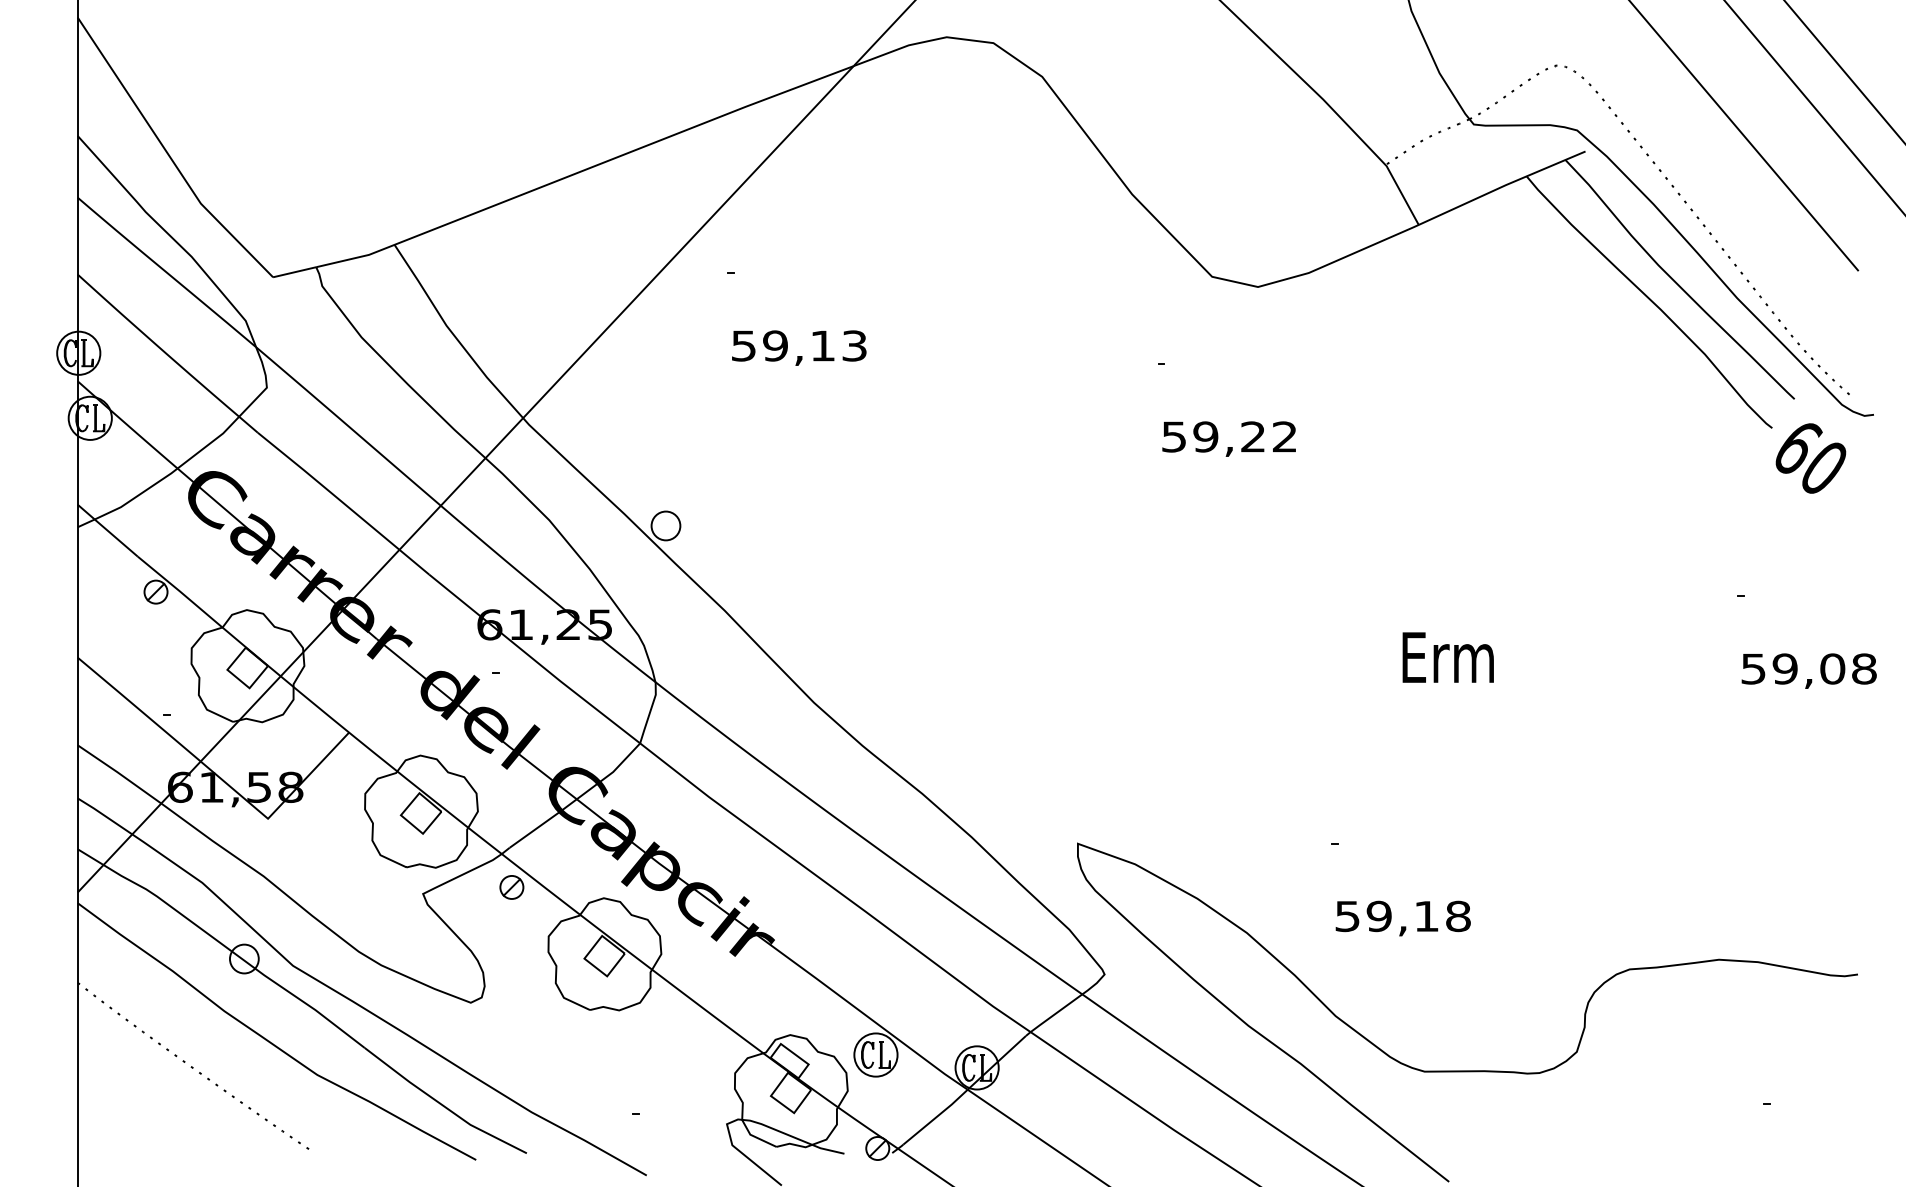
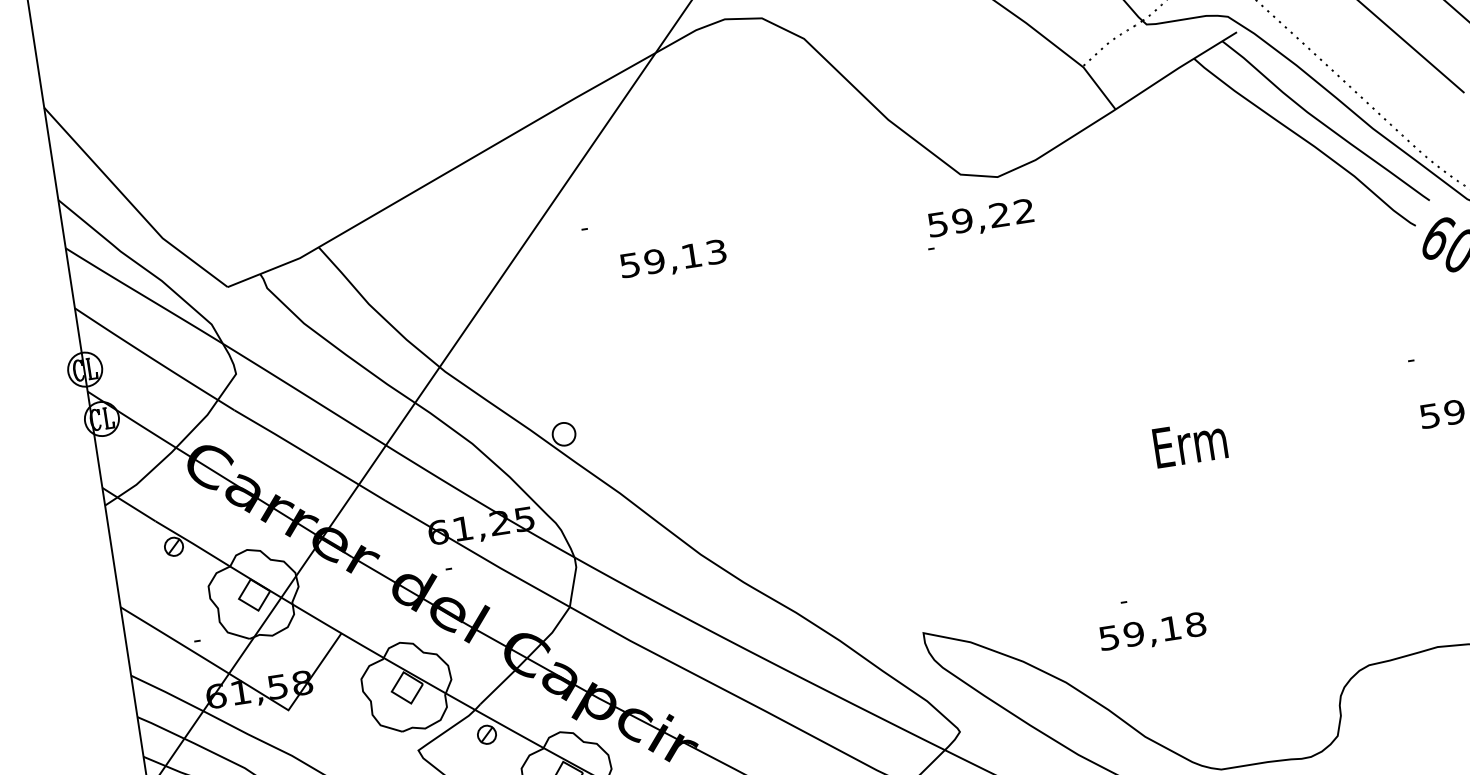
text: (799, 347) -> (673, 259), moved
text: (1228, 438) -> (980, 219), moved
text: (1402, 918) -> (1152, 633), moved

